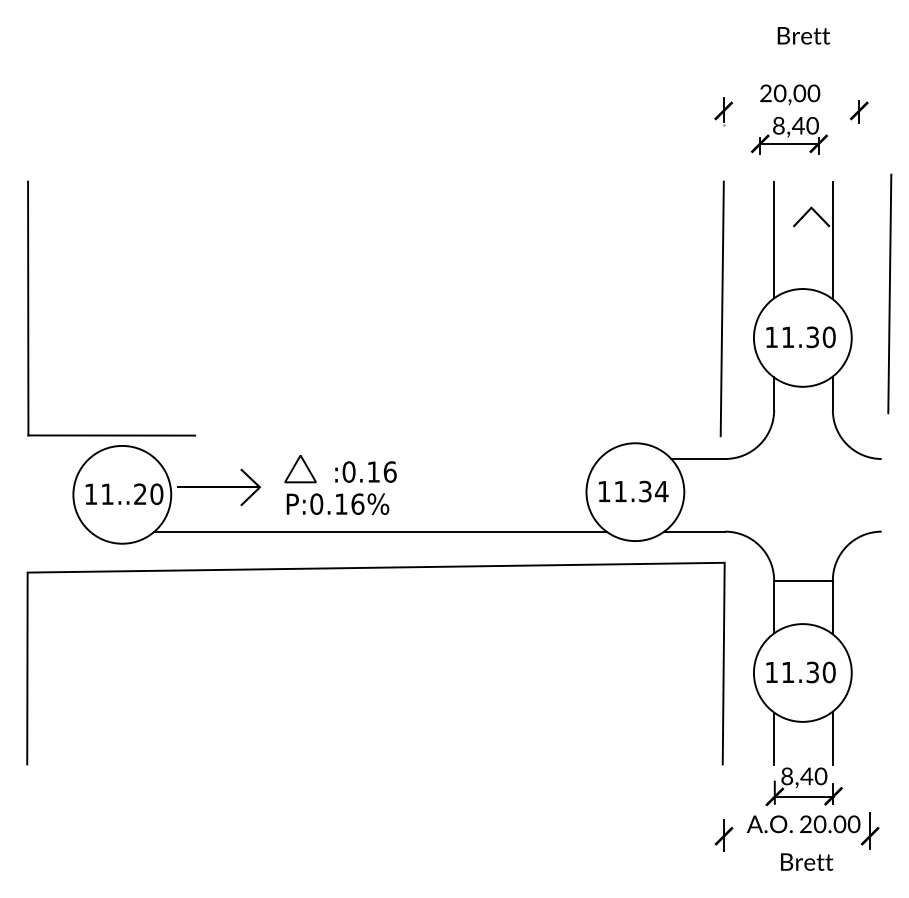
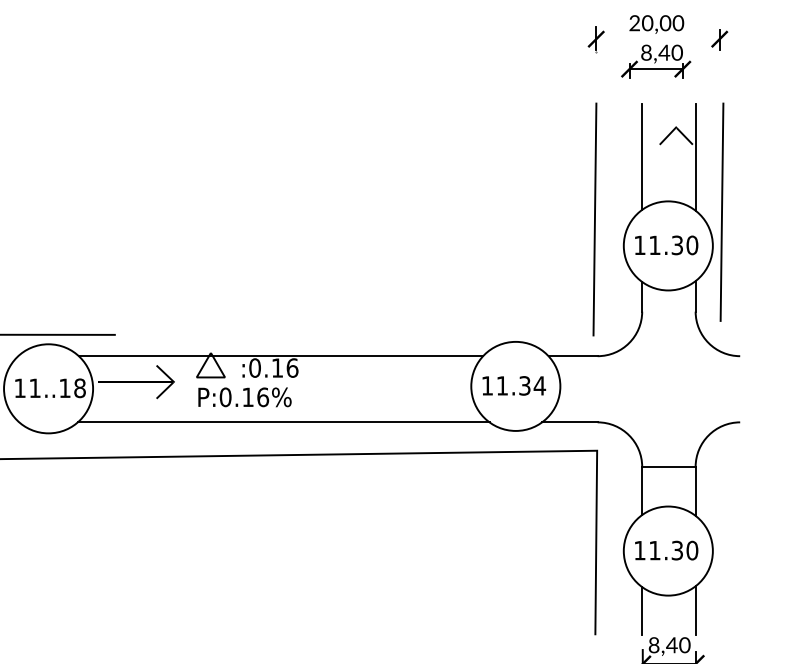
line: (889, 293) -> (721, 211), moved
line: (377, 458) -> (280, 355), added
text: (148, 493) -> (72, 387), 11..20 -> 11..18

